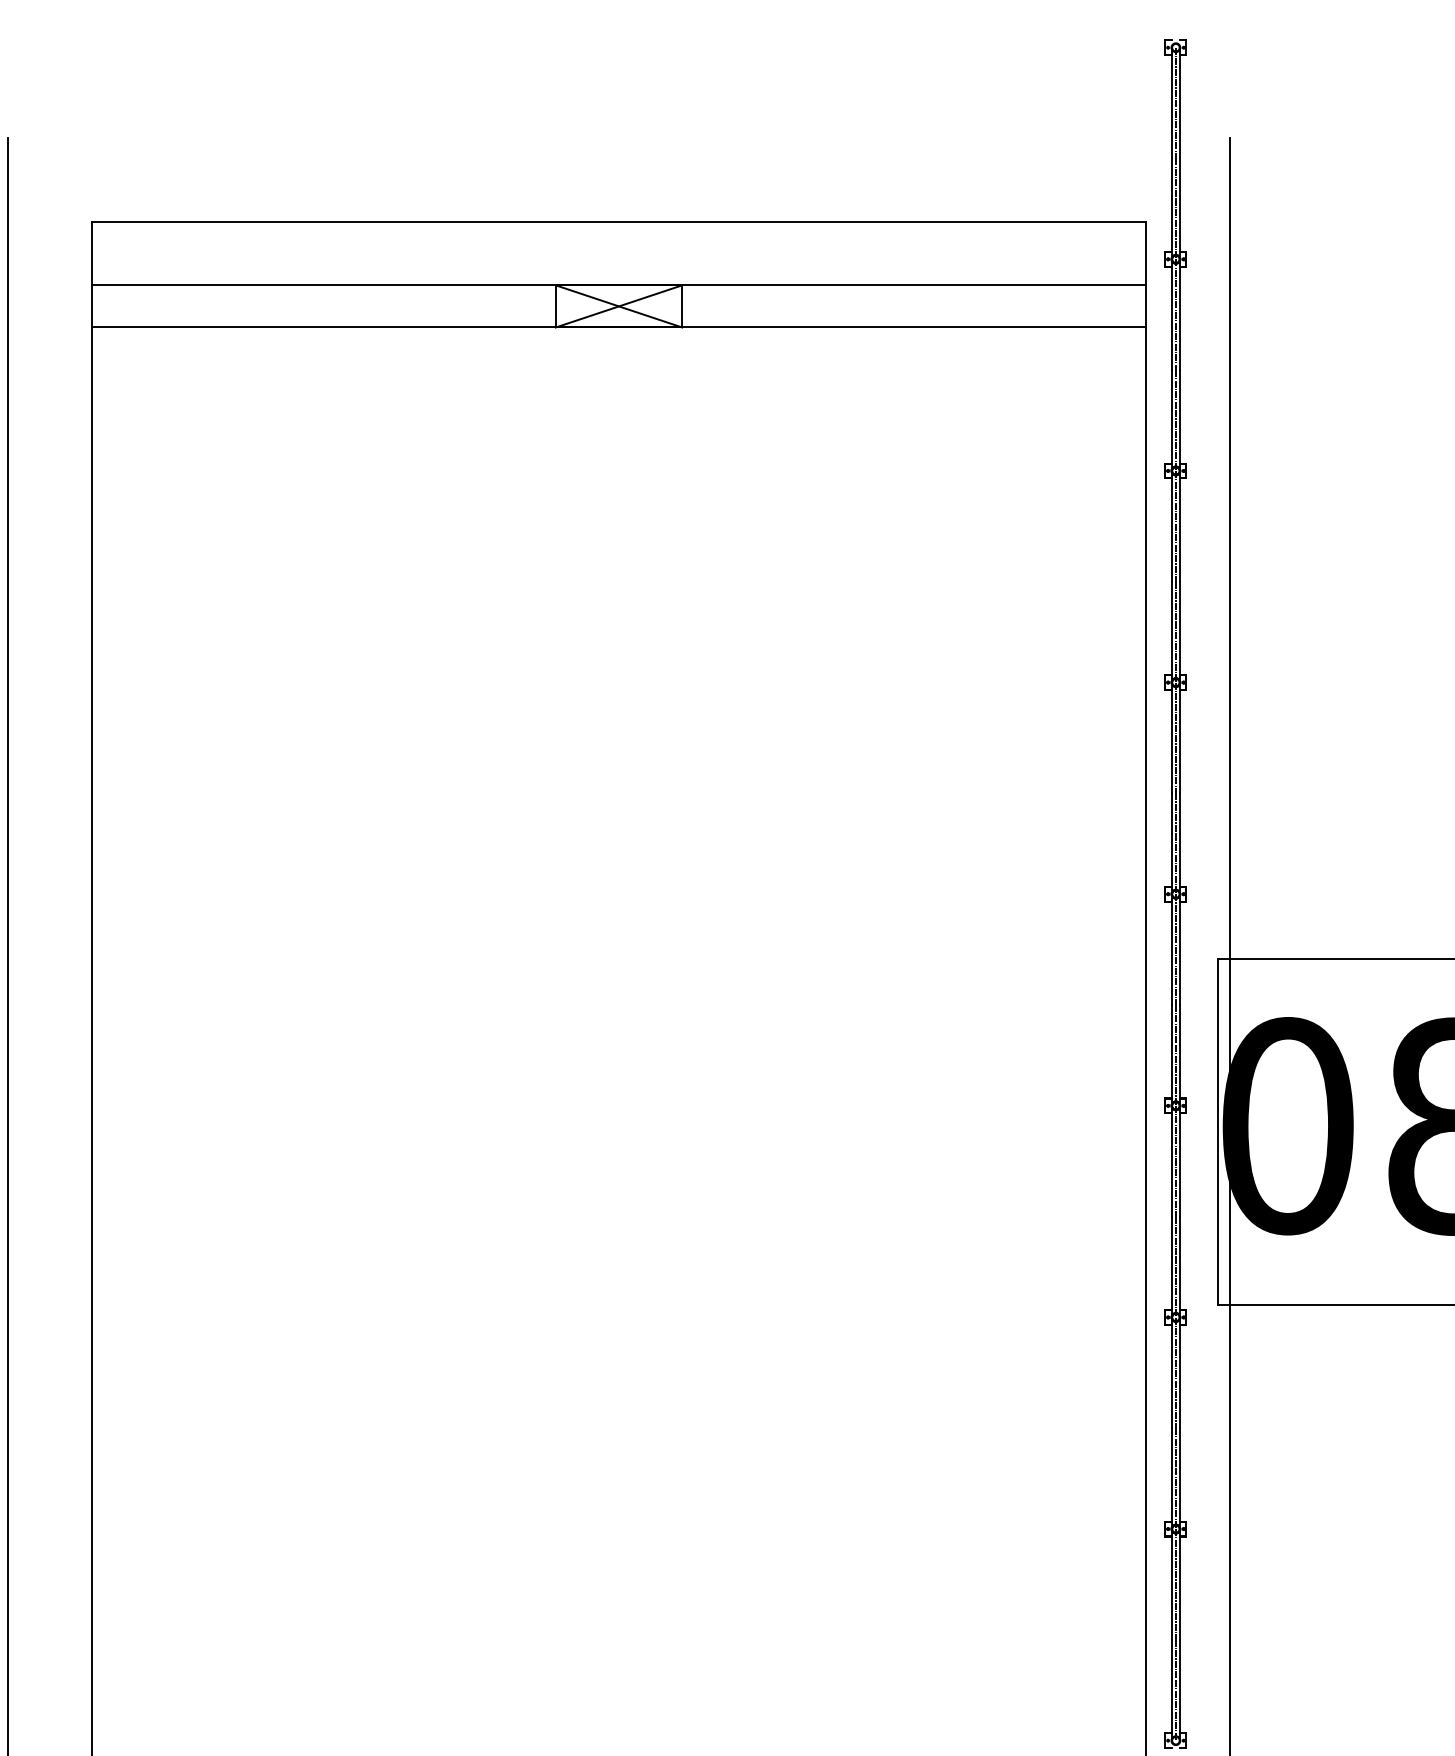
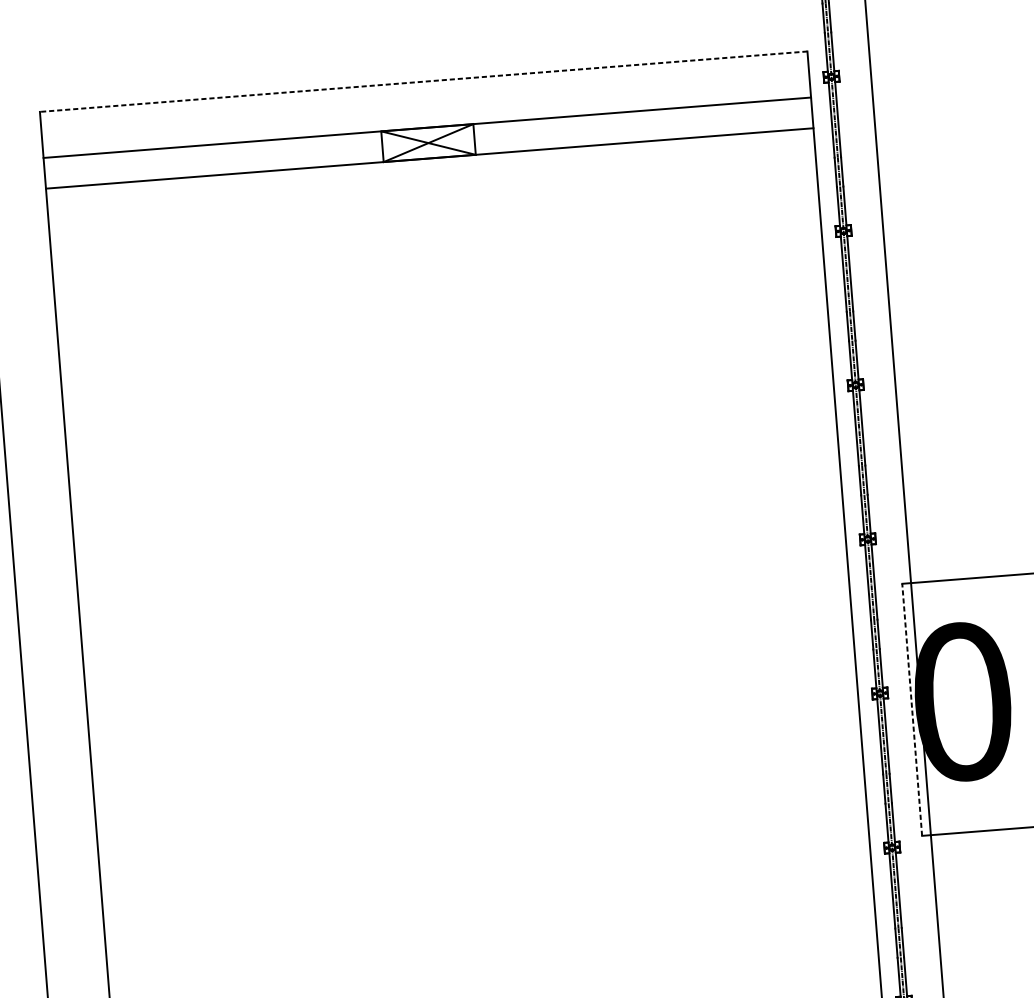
line: (619, 222) -> (424, 81), solid -> dashed
line: (1218, 1131) -> (912, 709), solid -> dashed

